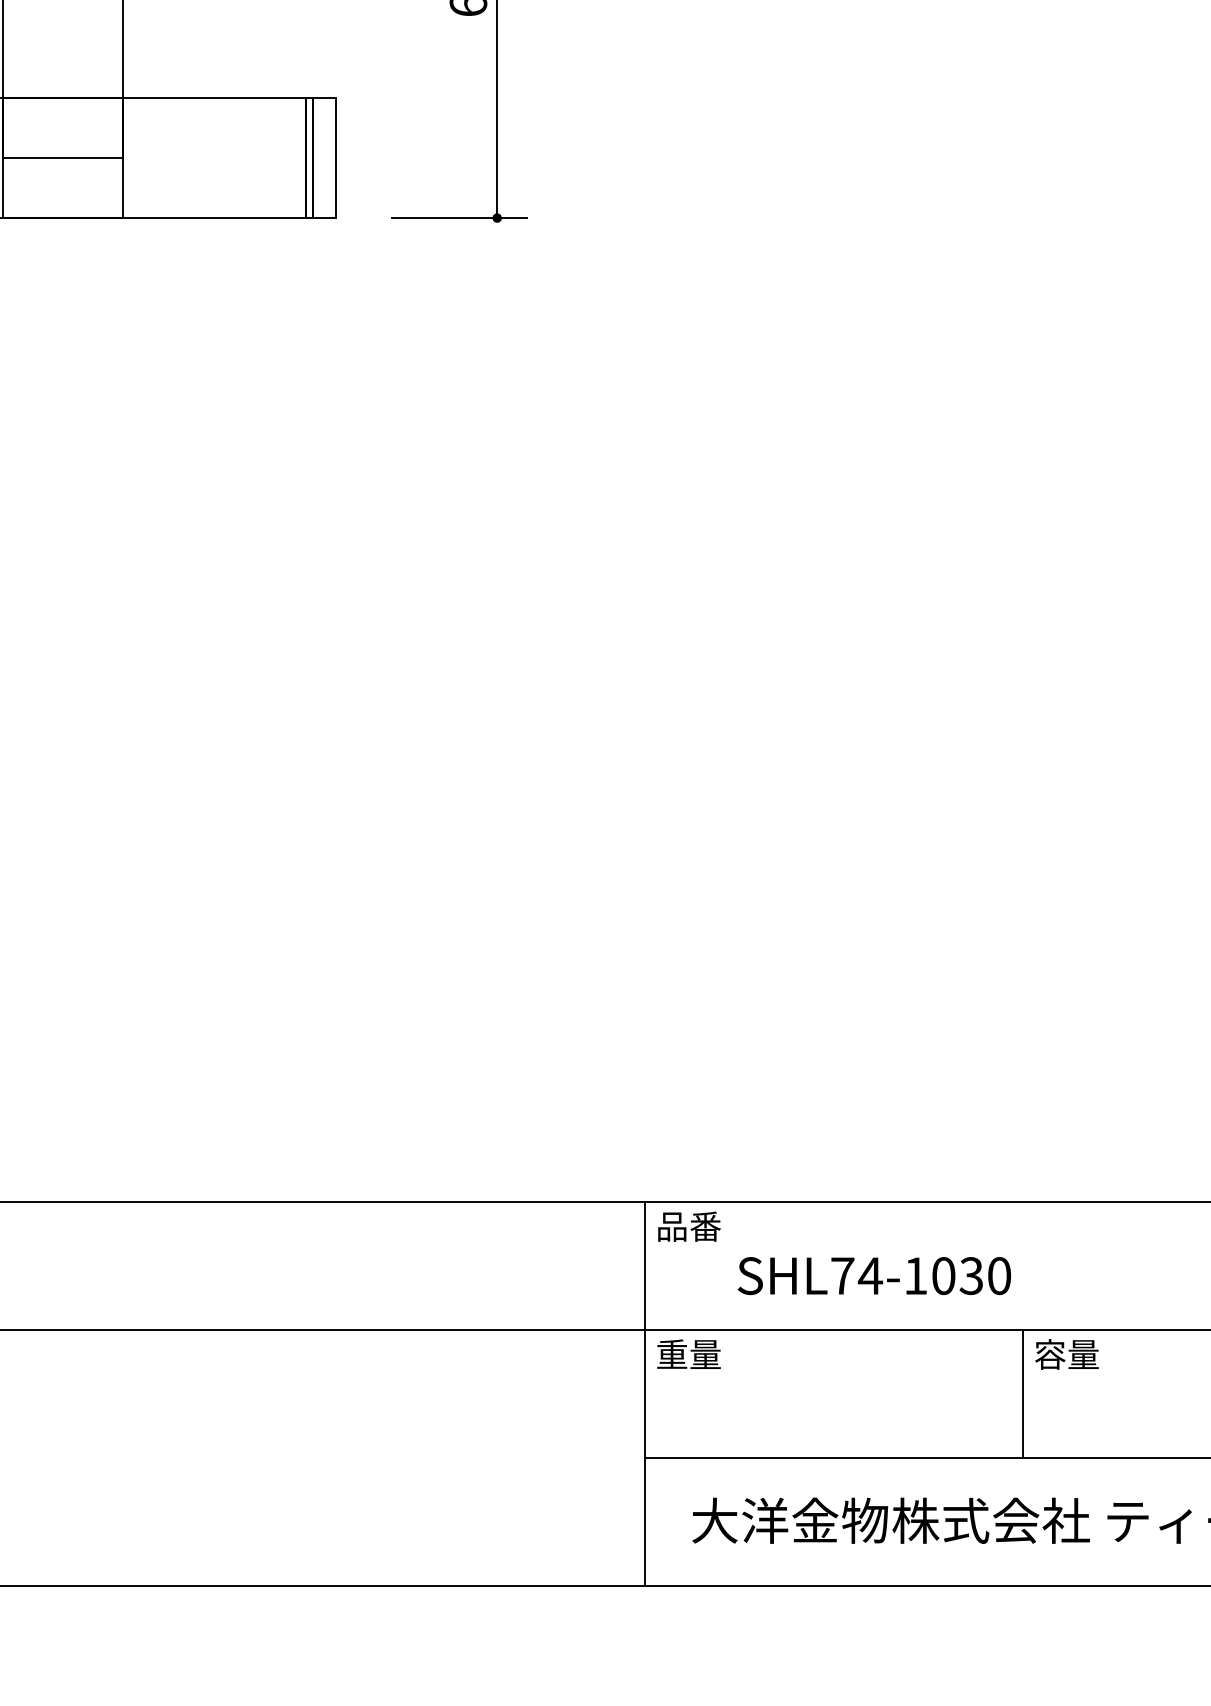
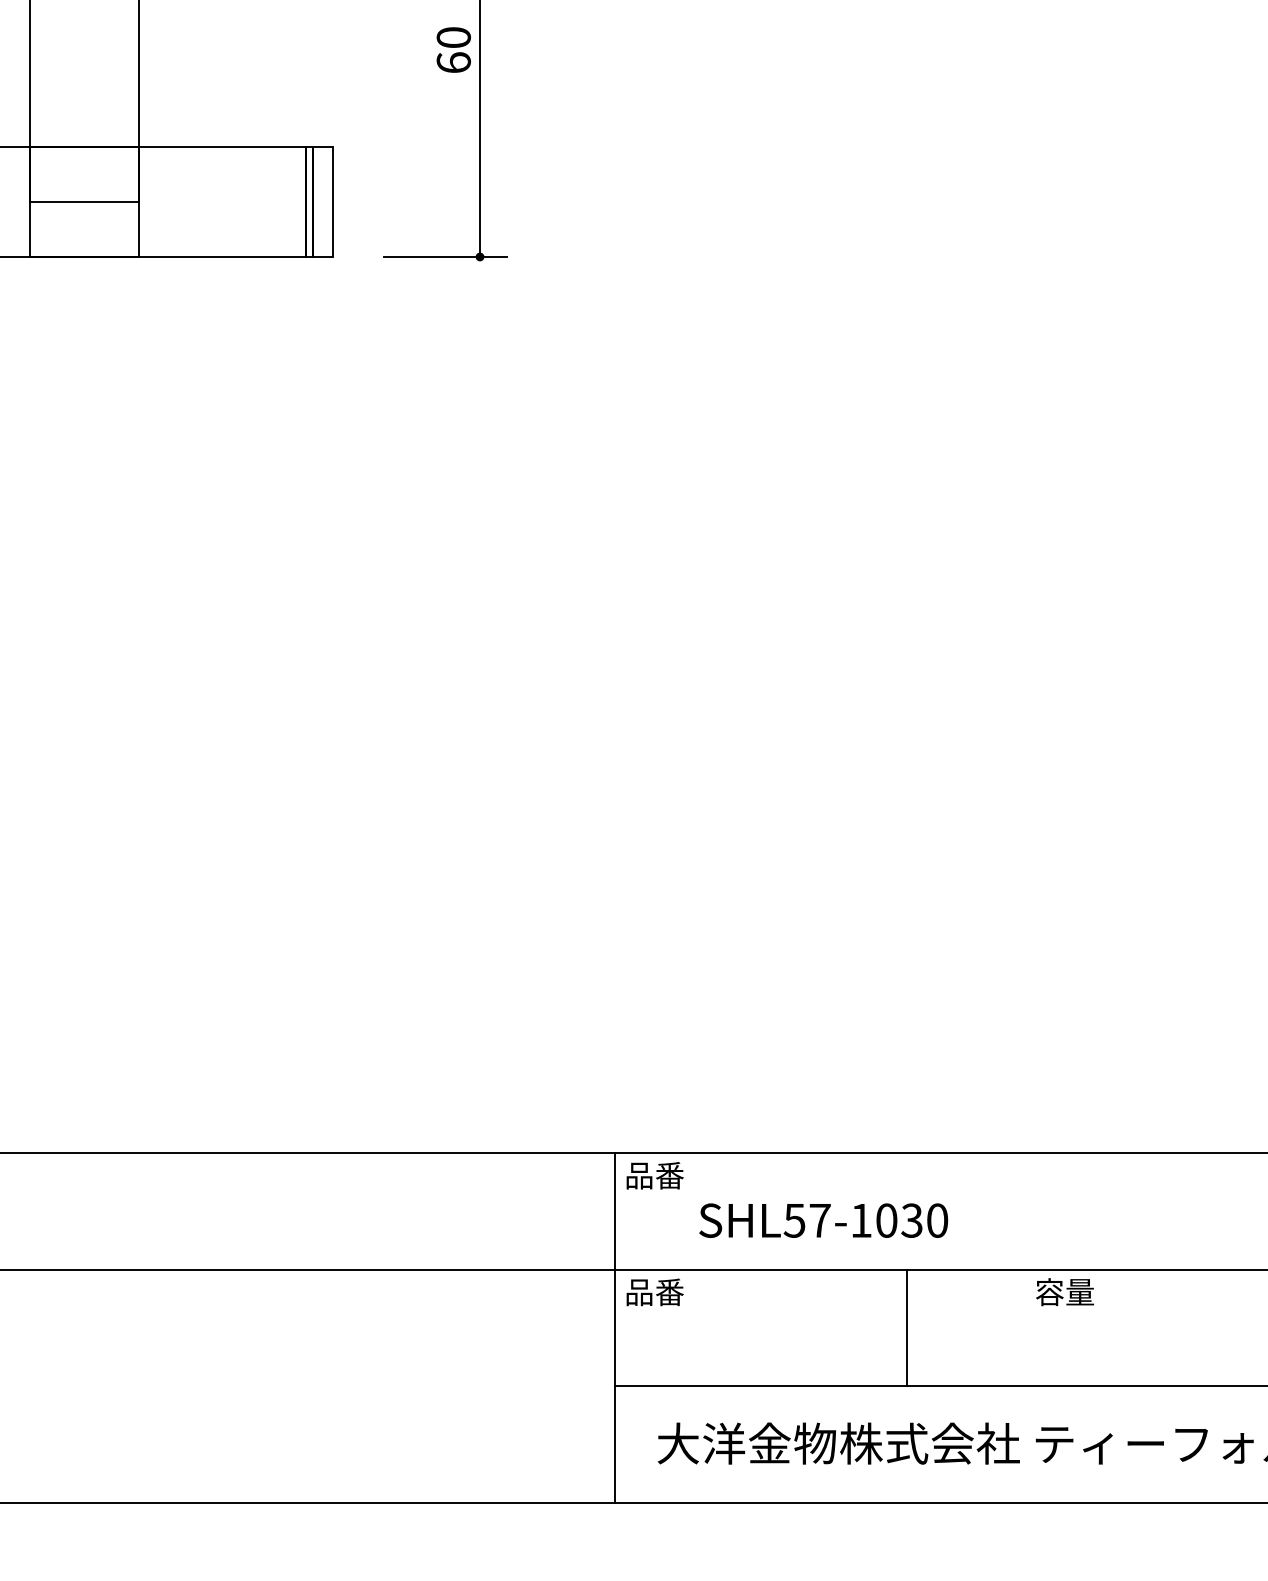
text: (856, 1275) -> (807, 1220), SHL74-1030 -> SHL57-1030
text: (688, 1354) -> (654, 1292), 重量 -> 品番
text: (1066, 1354) -> (1064, 1292), moved
line: (1022, 1393) -> (906, 1327), moved

